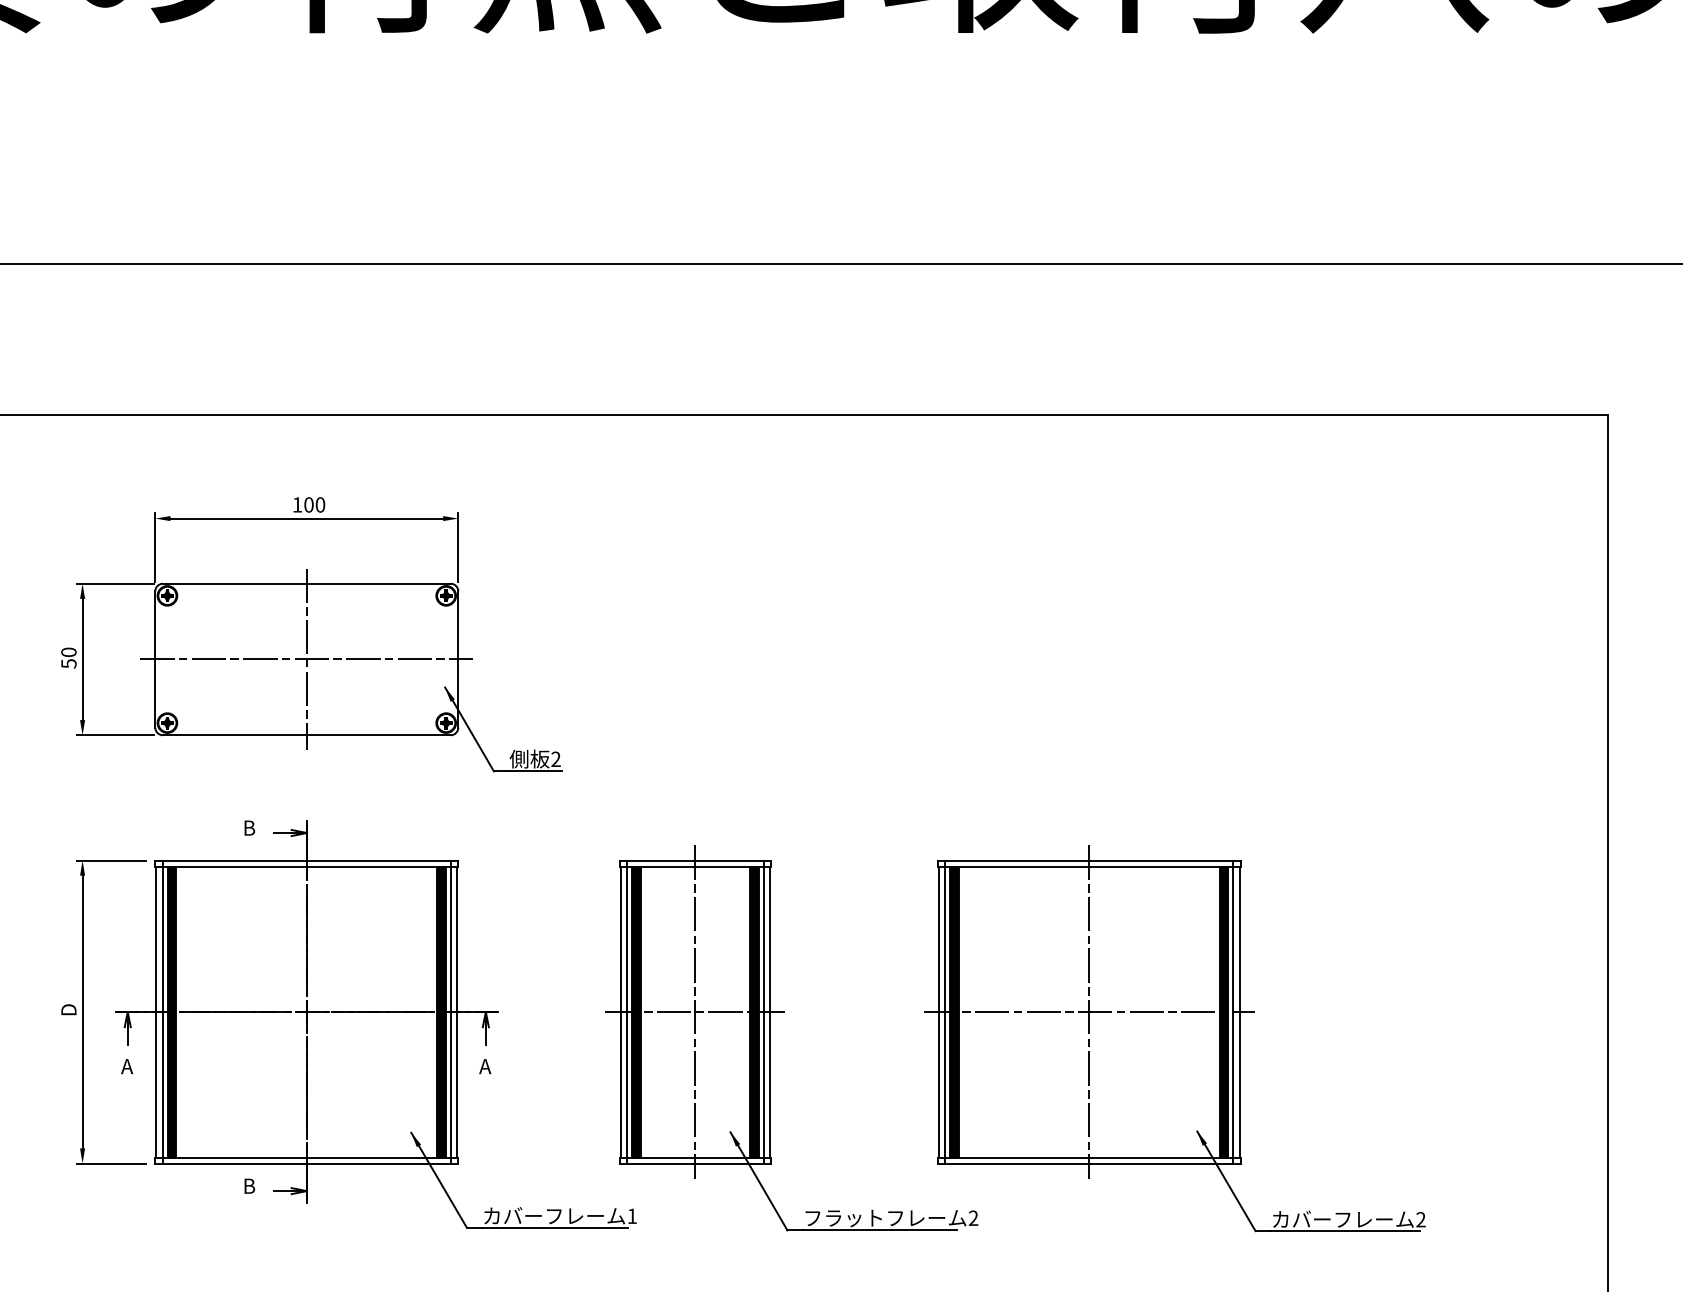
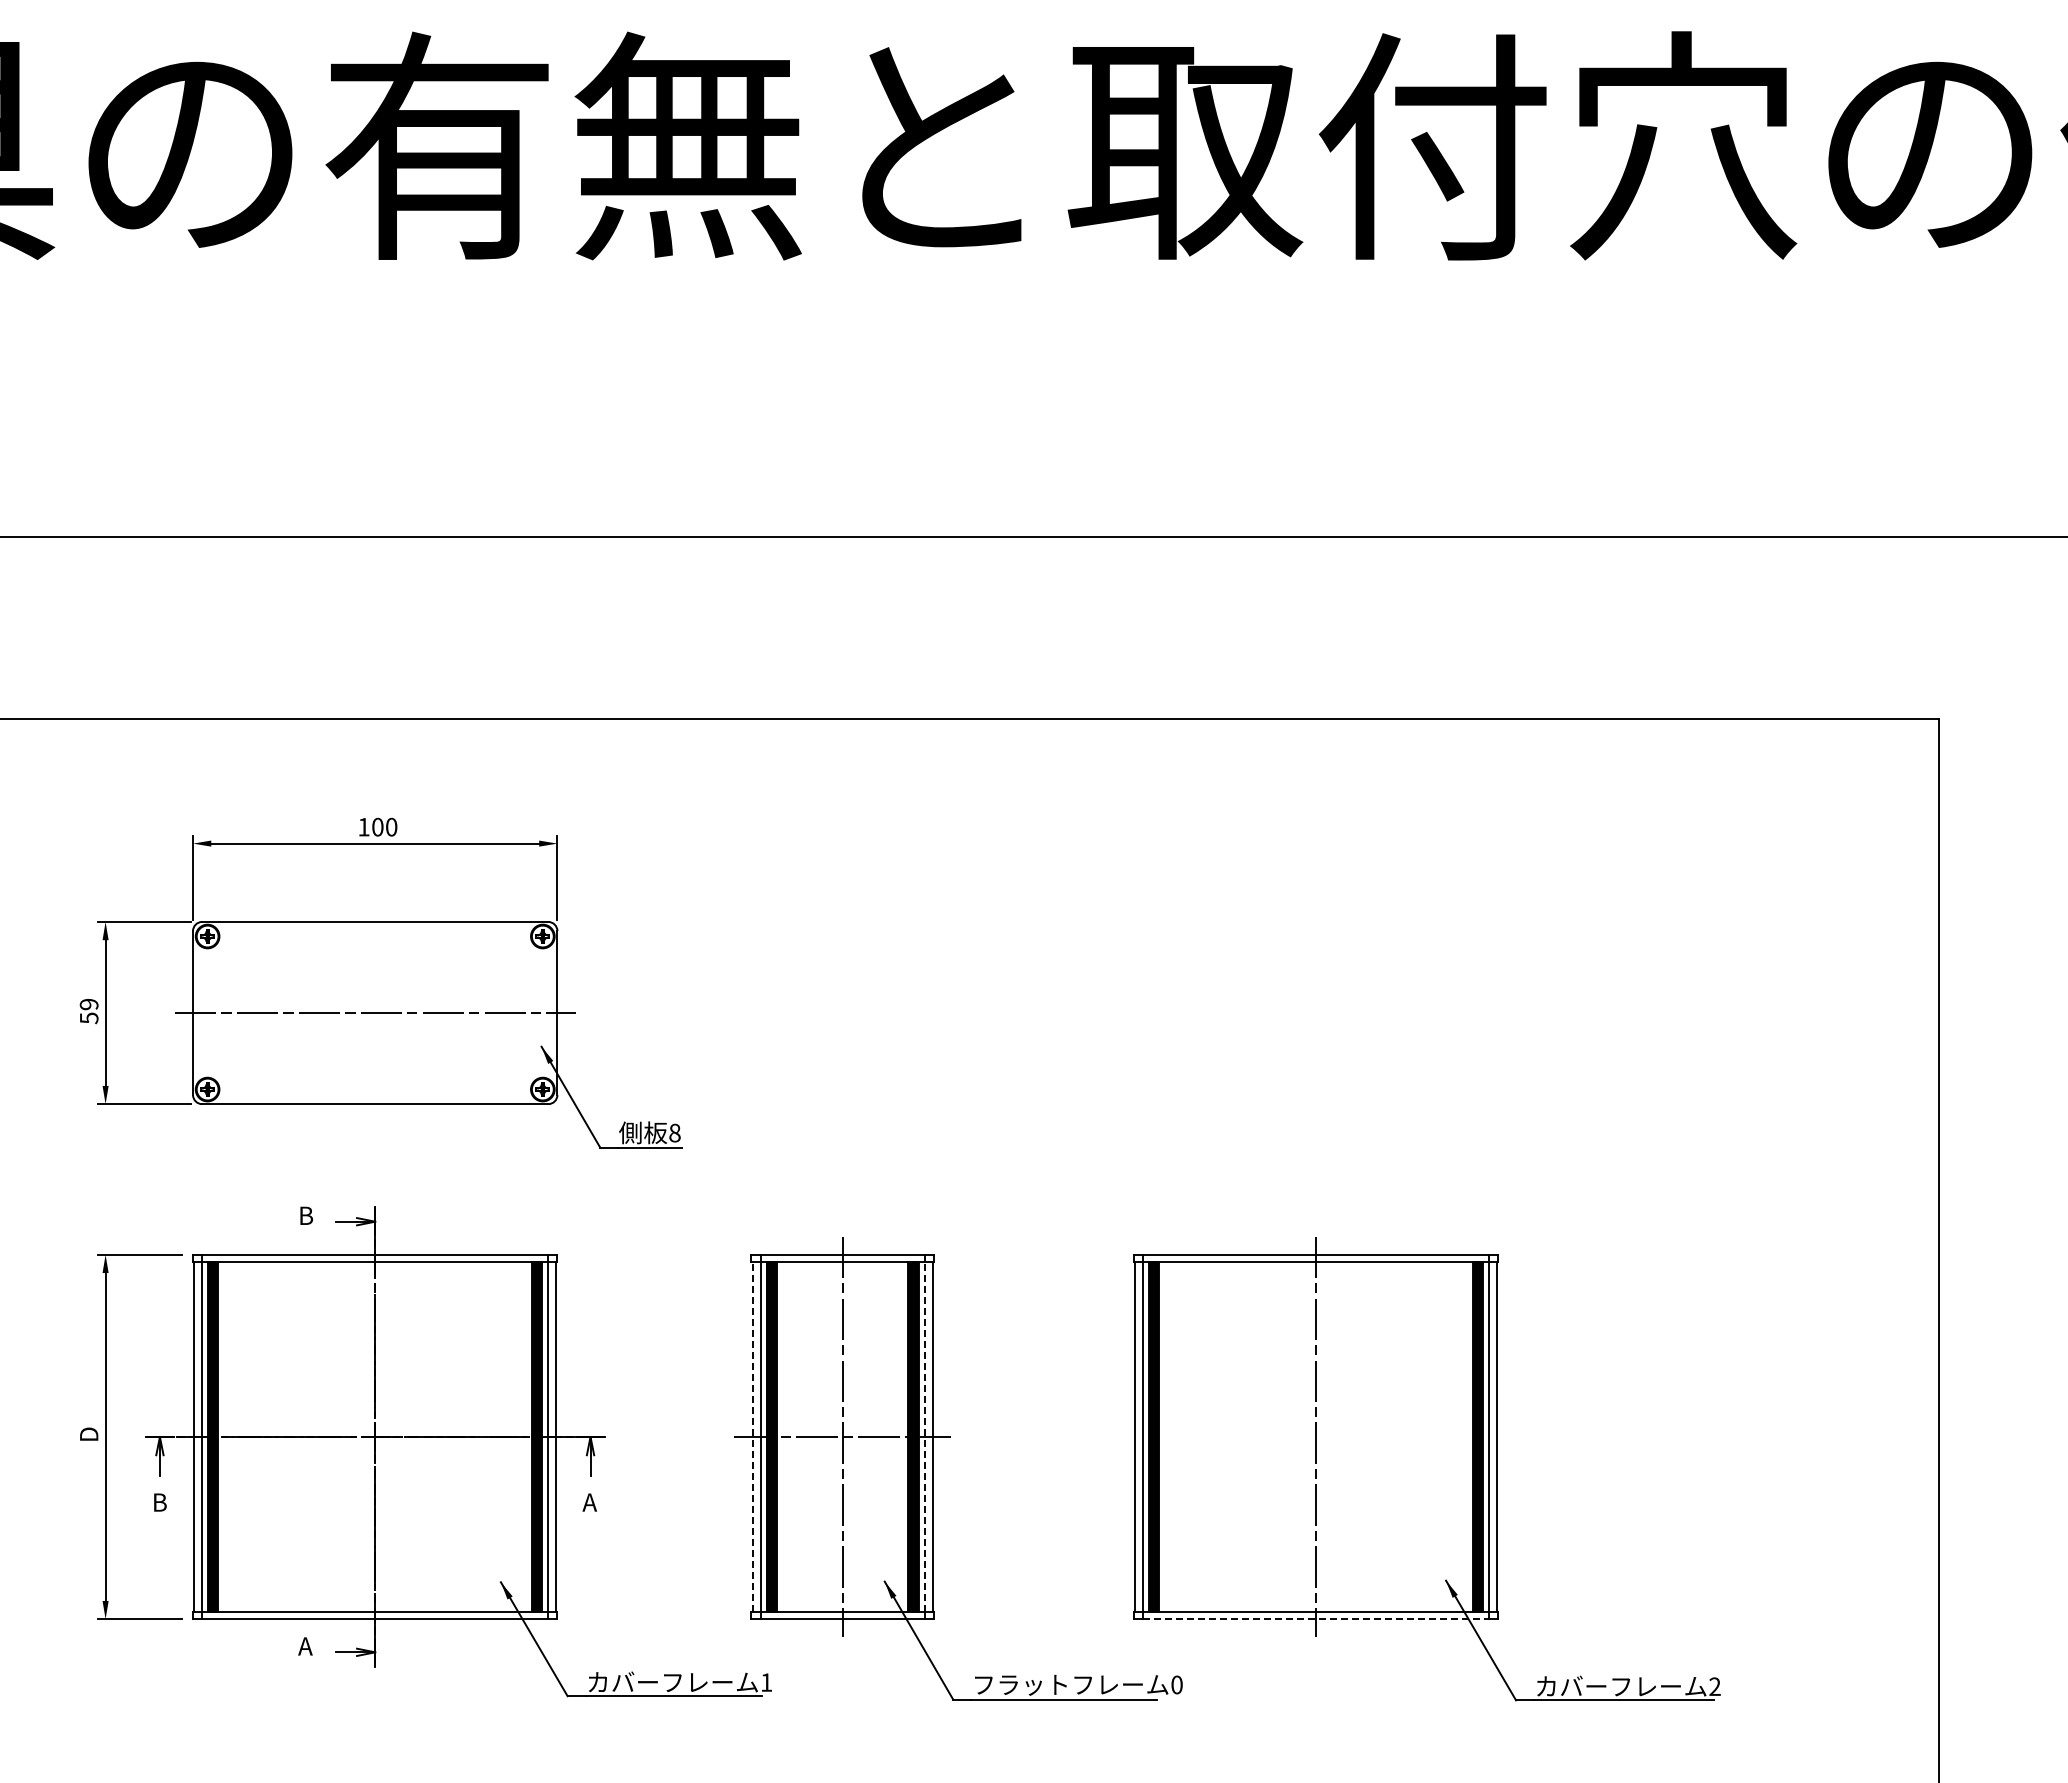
text: (69, 652) -> (89, 1004), 50 -> 59
line: (307, 659) -> (375, 1012), removed
text: (555, 758) -> (674, 1132), 2 -> 8
line: (620, 1012) -> (752, 1437), solid -> dashed
line: (763, 1012) -> (924, 1437), solid -> dashed
line: (1088, 1012) -> (1315, 1437), removed
text: (127, 1066) -> (159, 1502), A -> B
line: (1089, 1163) -> (1316, 1619), solid -> dashed
text: (248, 1186) -> (305, 1646), B -> A
text: (973, 1217) -> (1176, 1684), 2 -> 0

